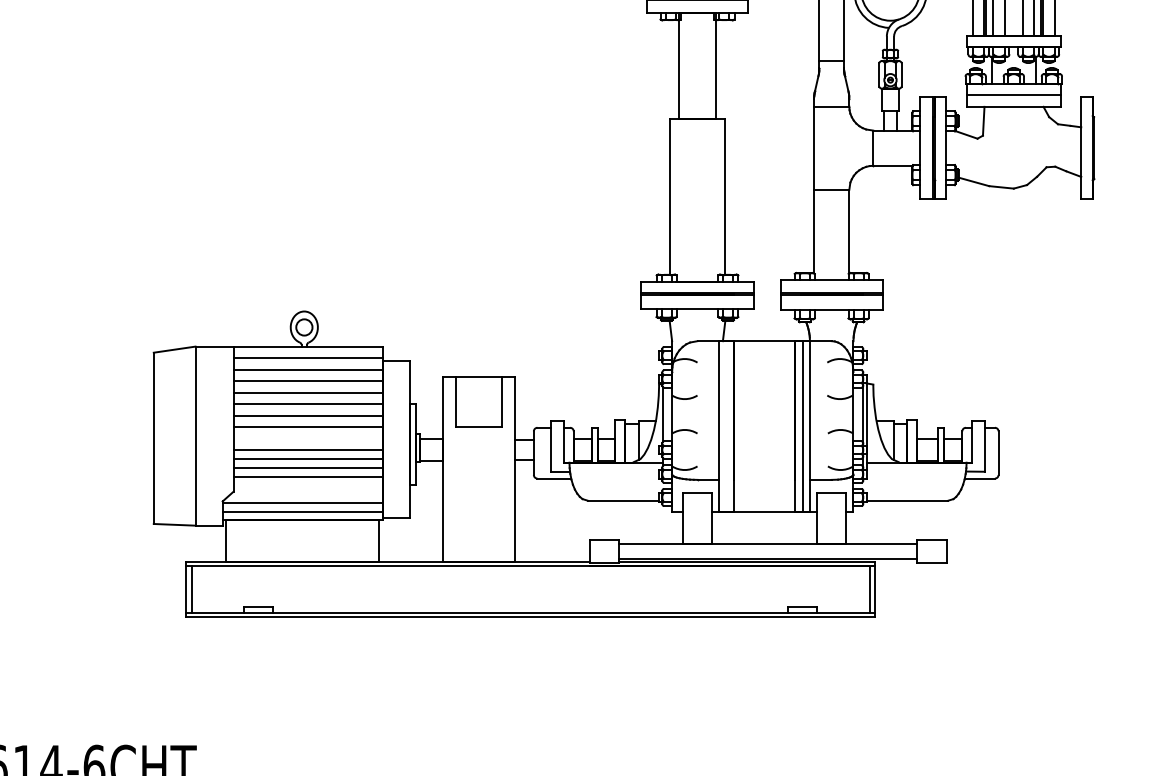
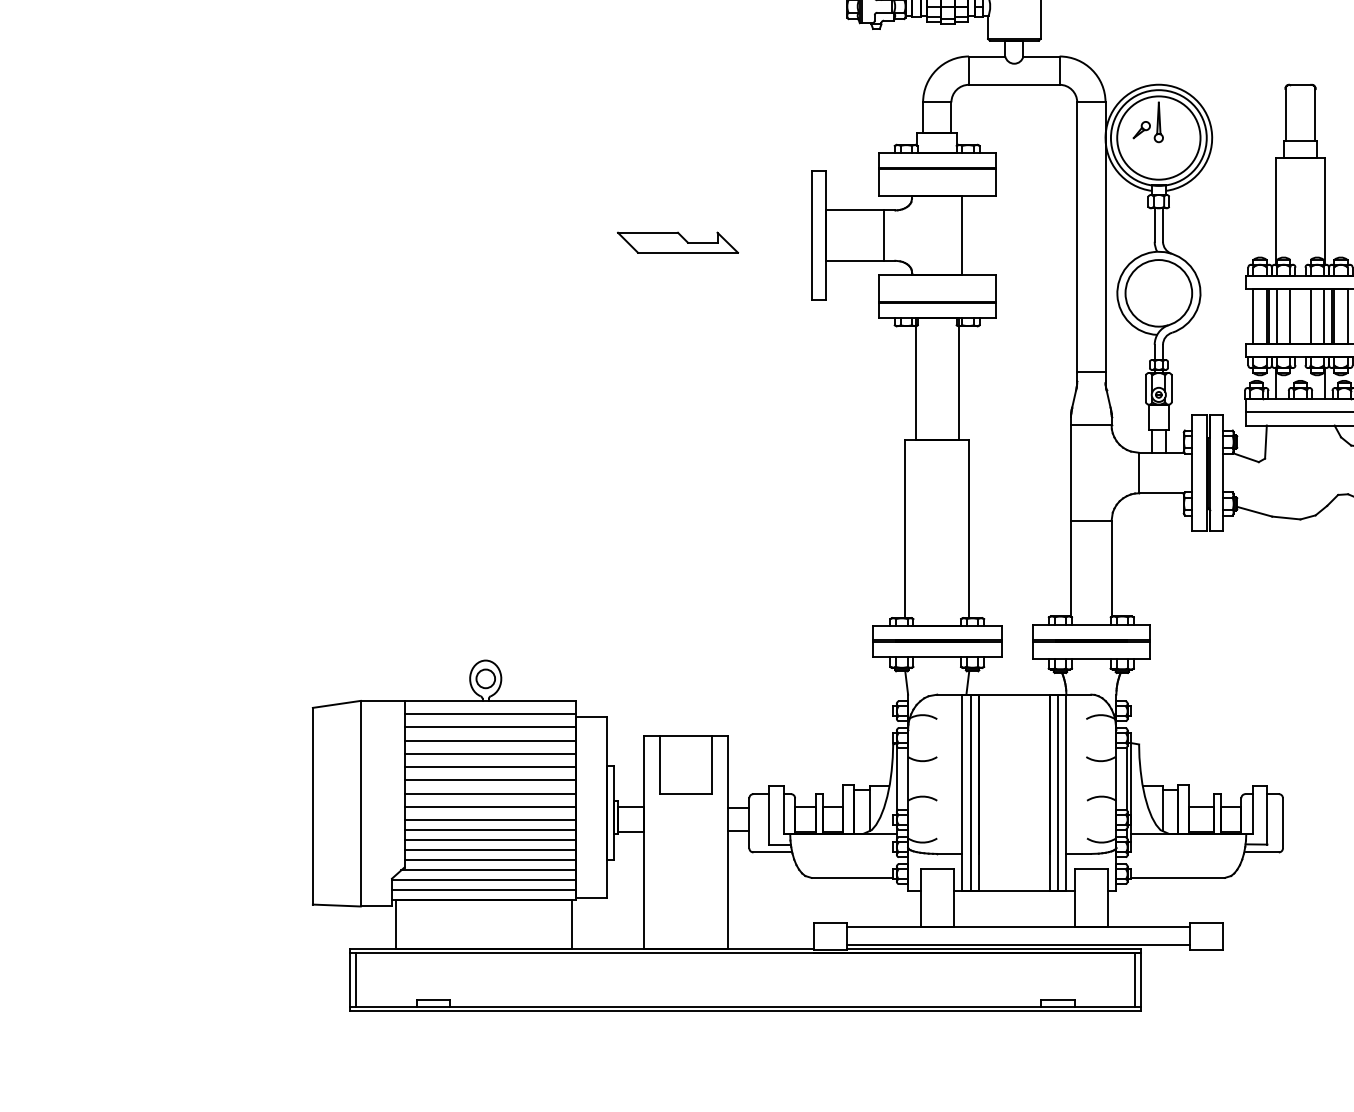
line: (726, 426) -> (970, 792), added
line: (307, 438) -> (489, 806), added
line: (307, 485) -> (489, 860), added
line: (306, 494) -> (488, 870), added

